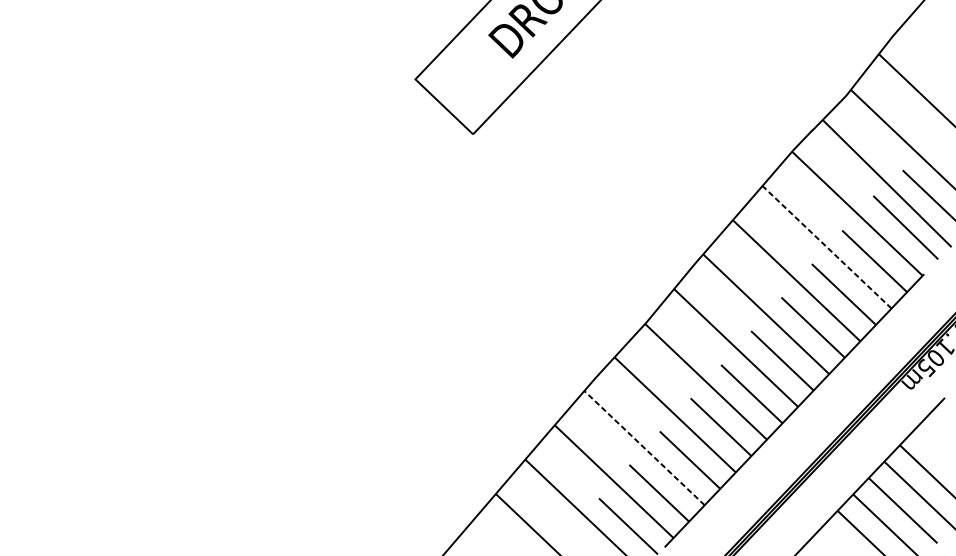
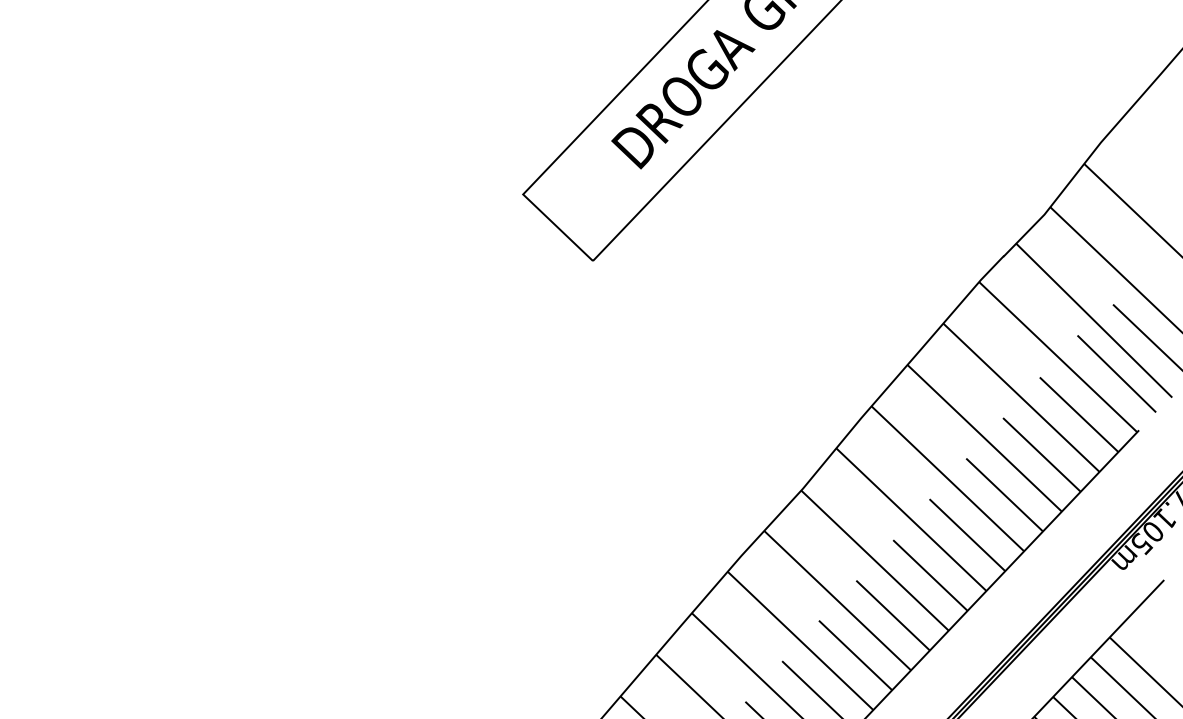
line: (827, 247) -> (1021, 397), dashed -> solid
line: (644, 447) -> (800, 640), dashed -> solid

